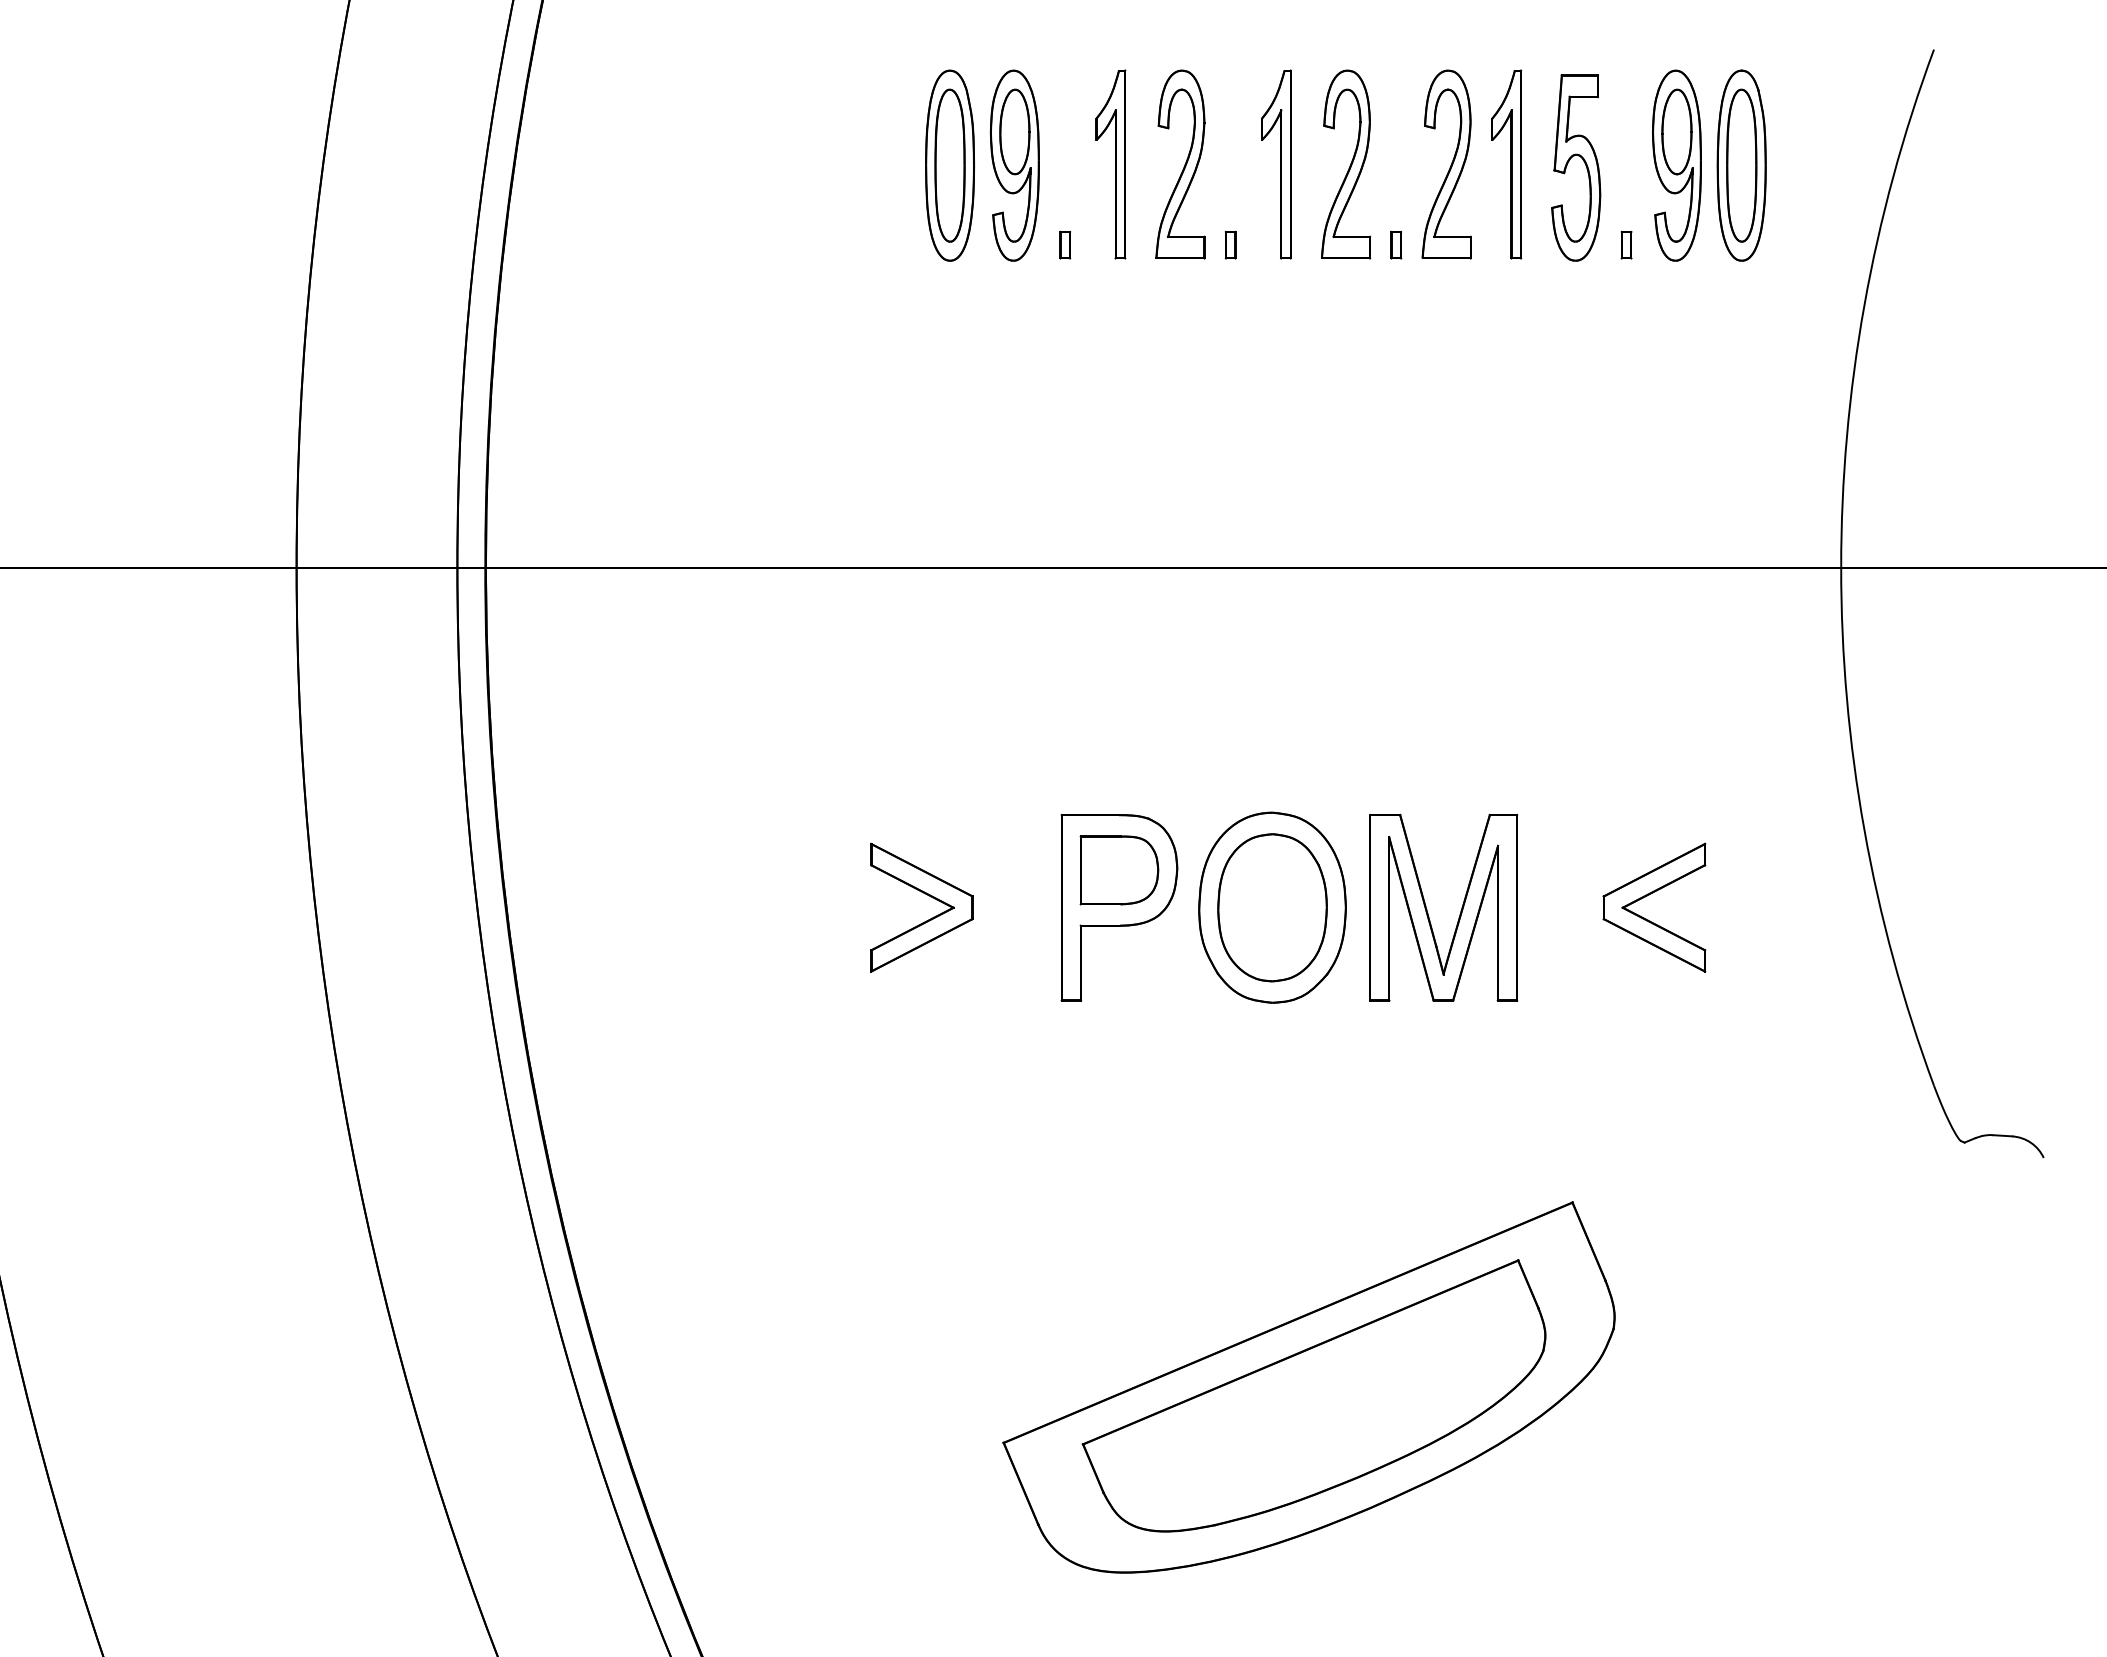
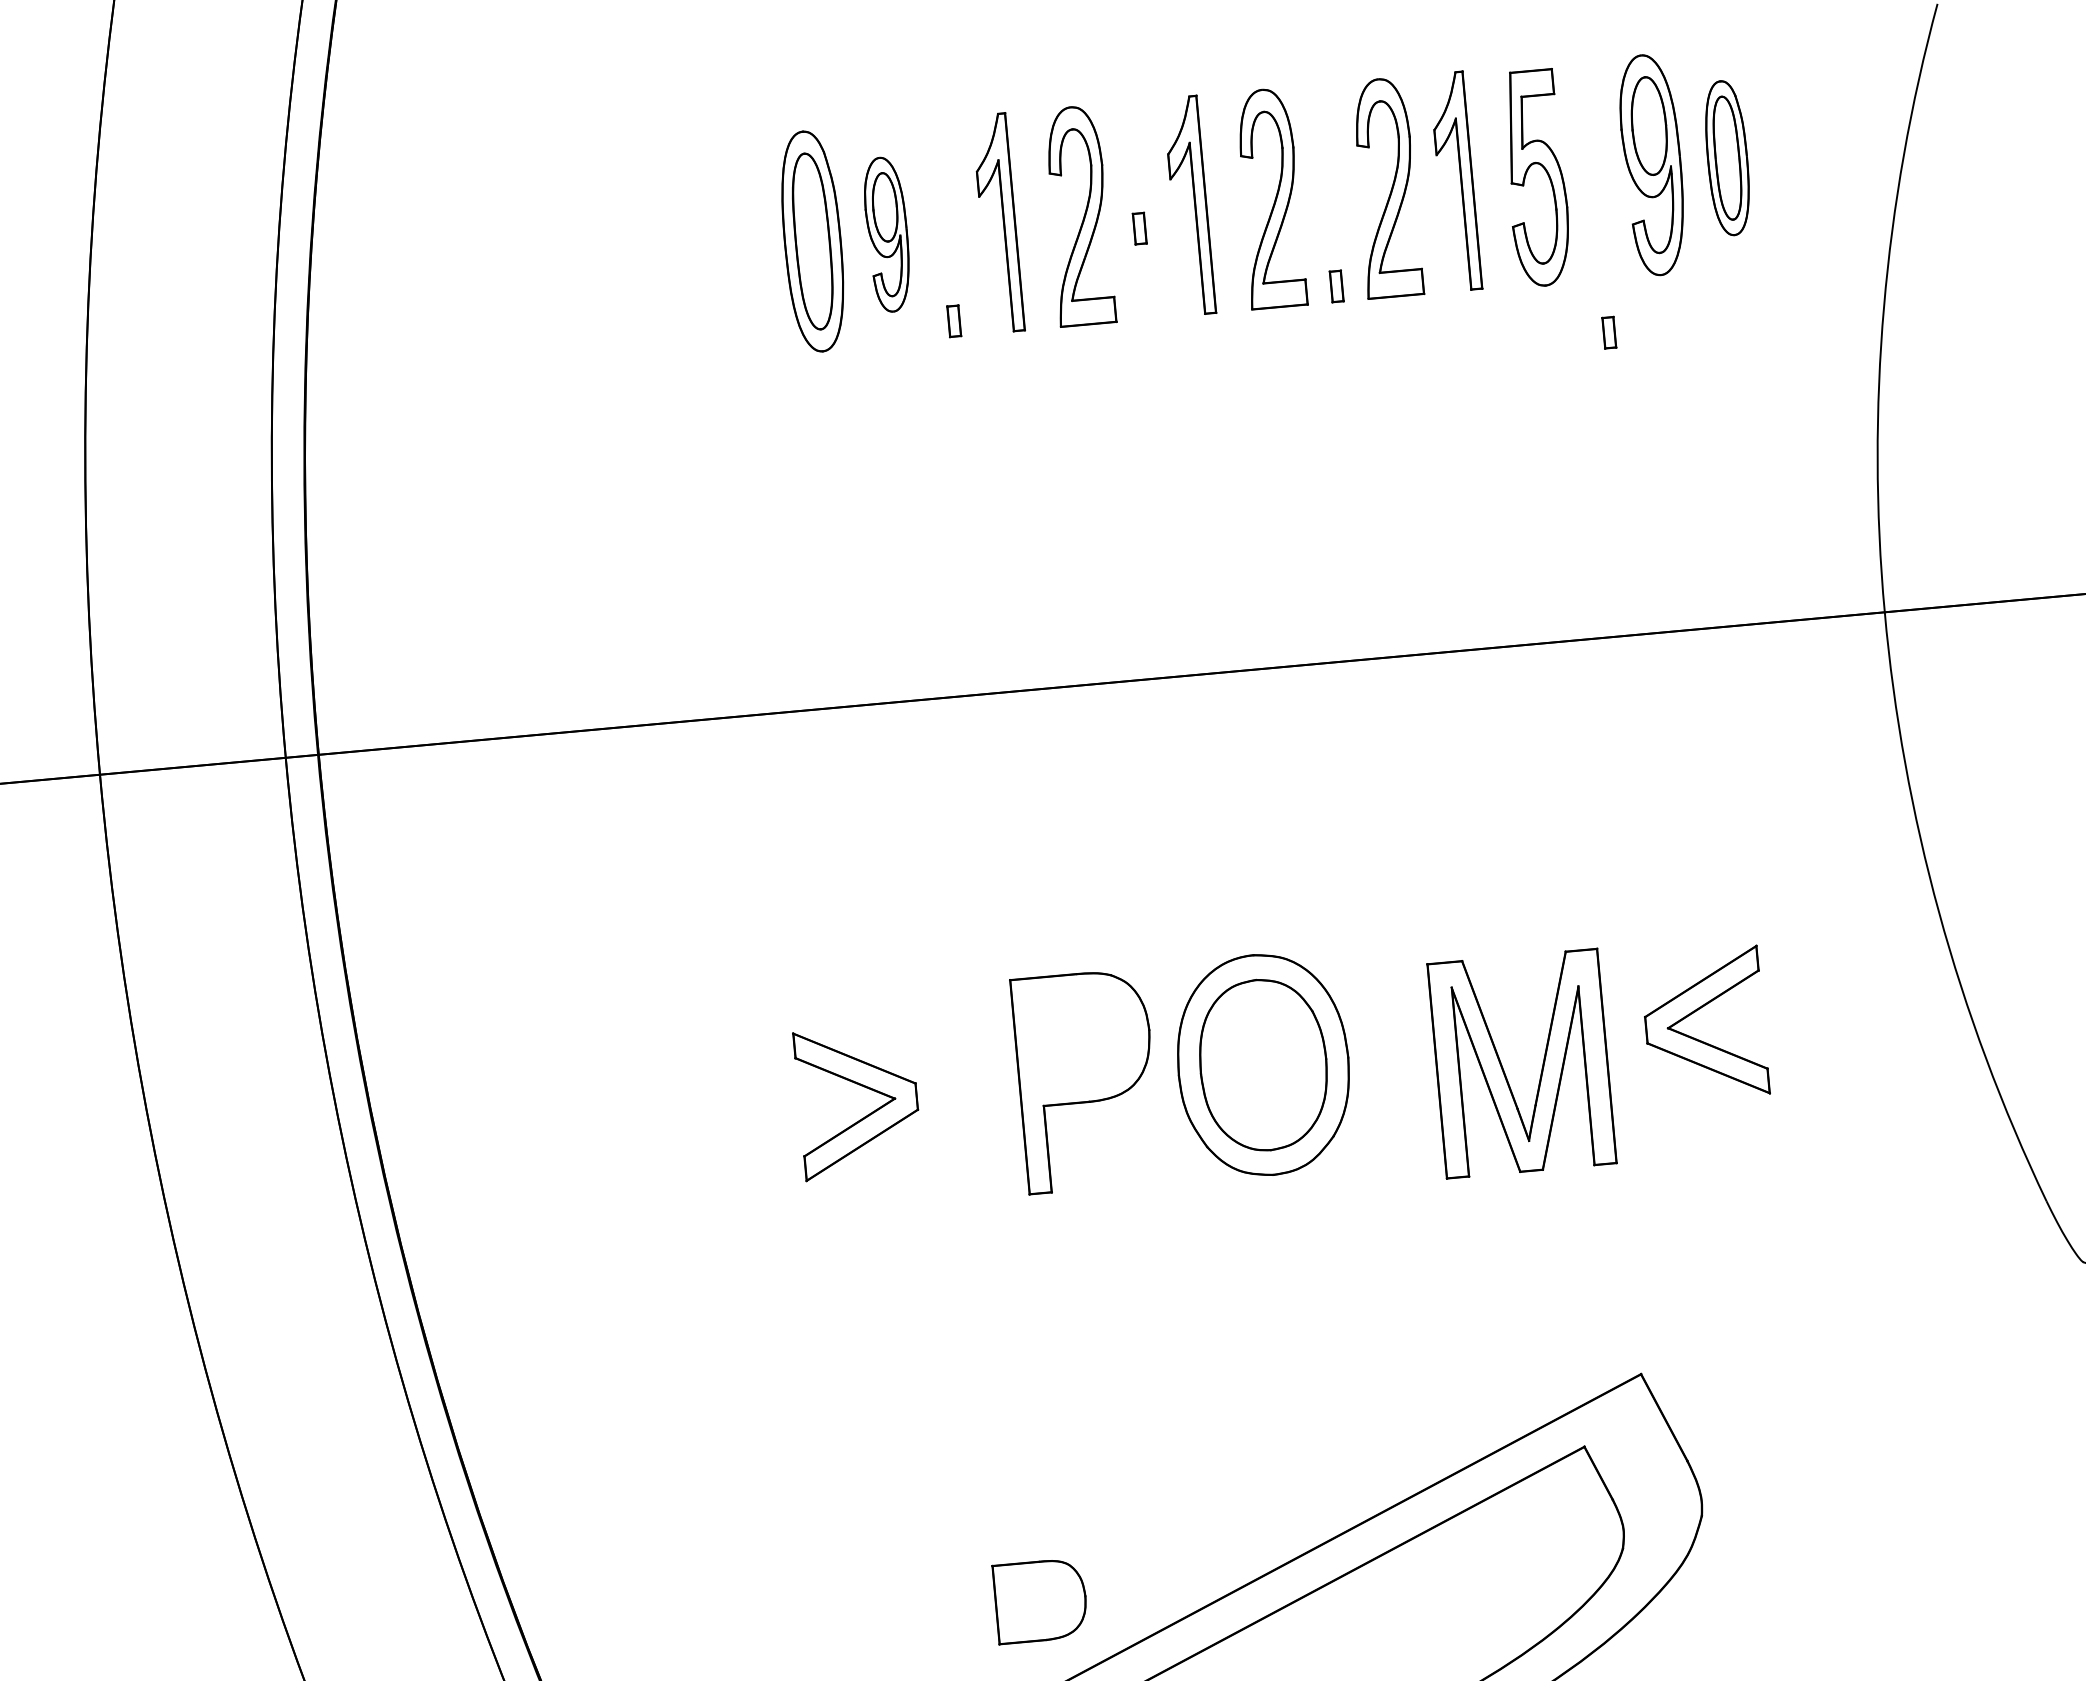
part: (1014, 165) -> (887, 234), size x0.7
part: (1741, 165) -> (1727, 158), size x0.7
part: (1230, 244) -> (1139, 227), moved
part: (1626, 244) -> (1609, 331), moved
part: (1119, 870) -> (1040, 1601), moved
part: (1427, 909) -> (1503, 1067), moved

